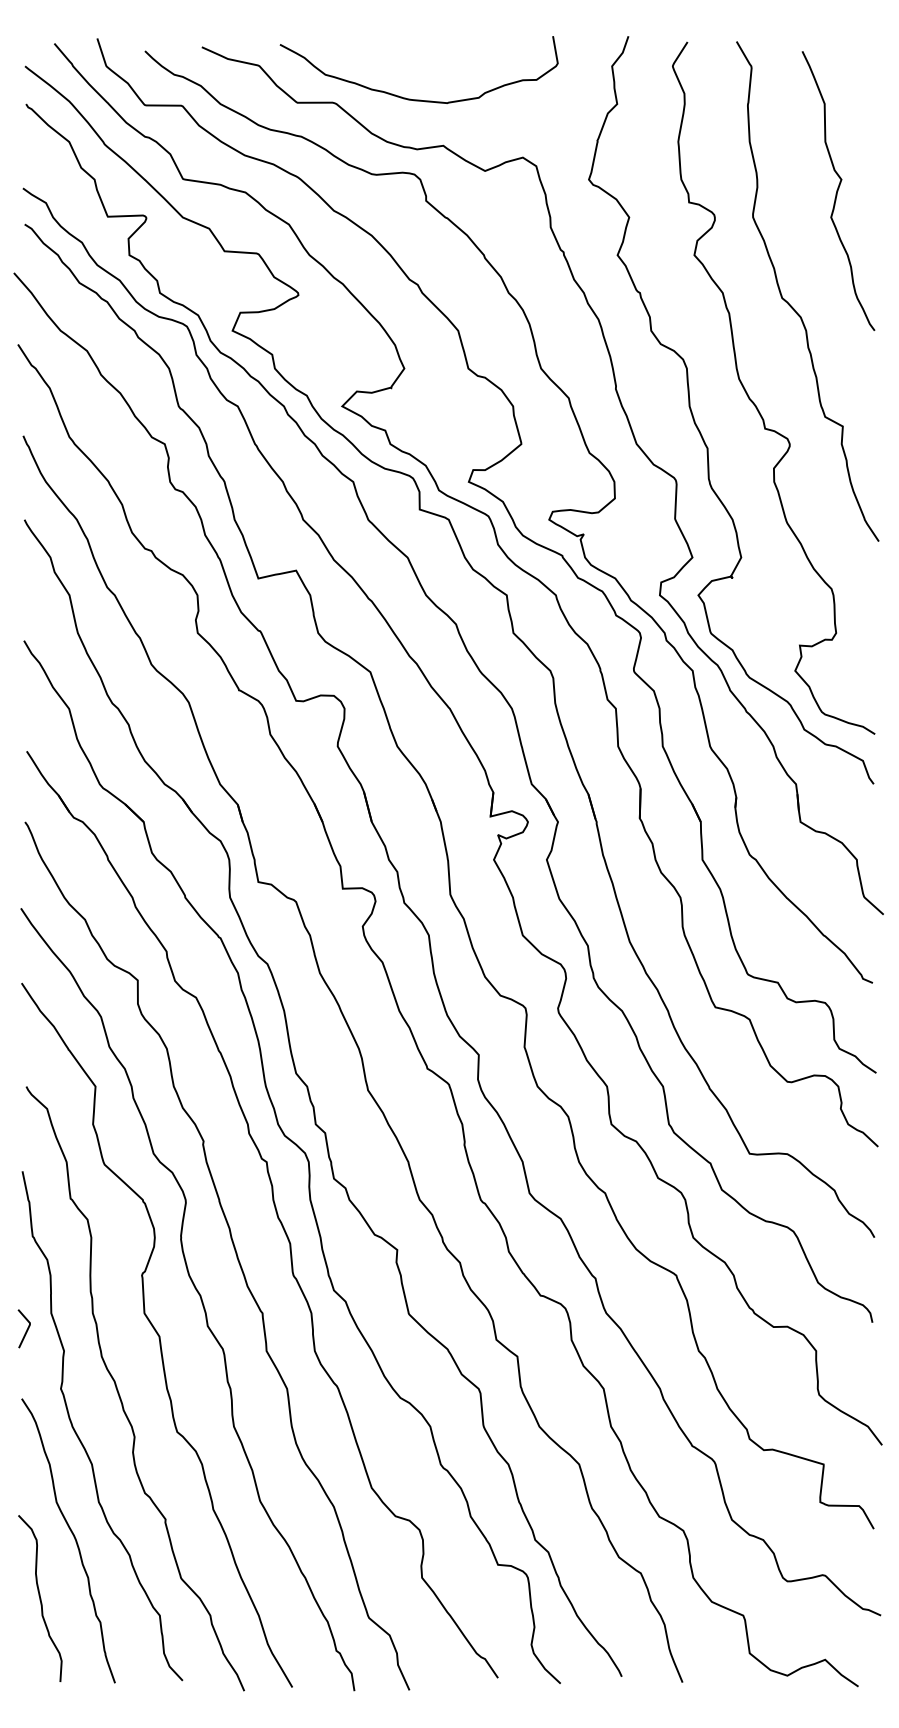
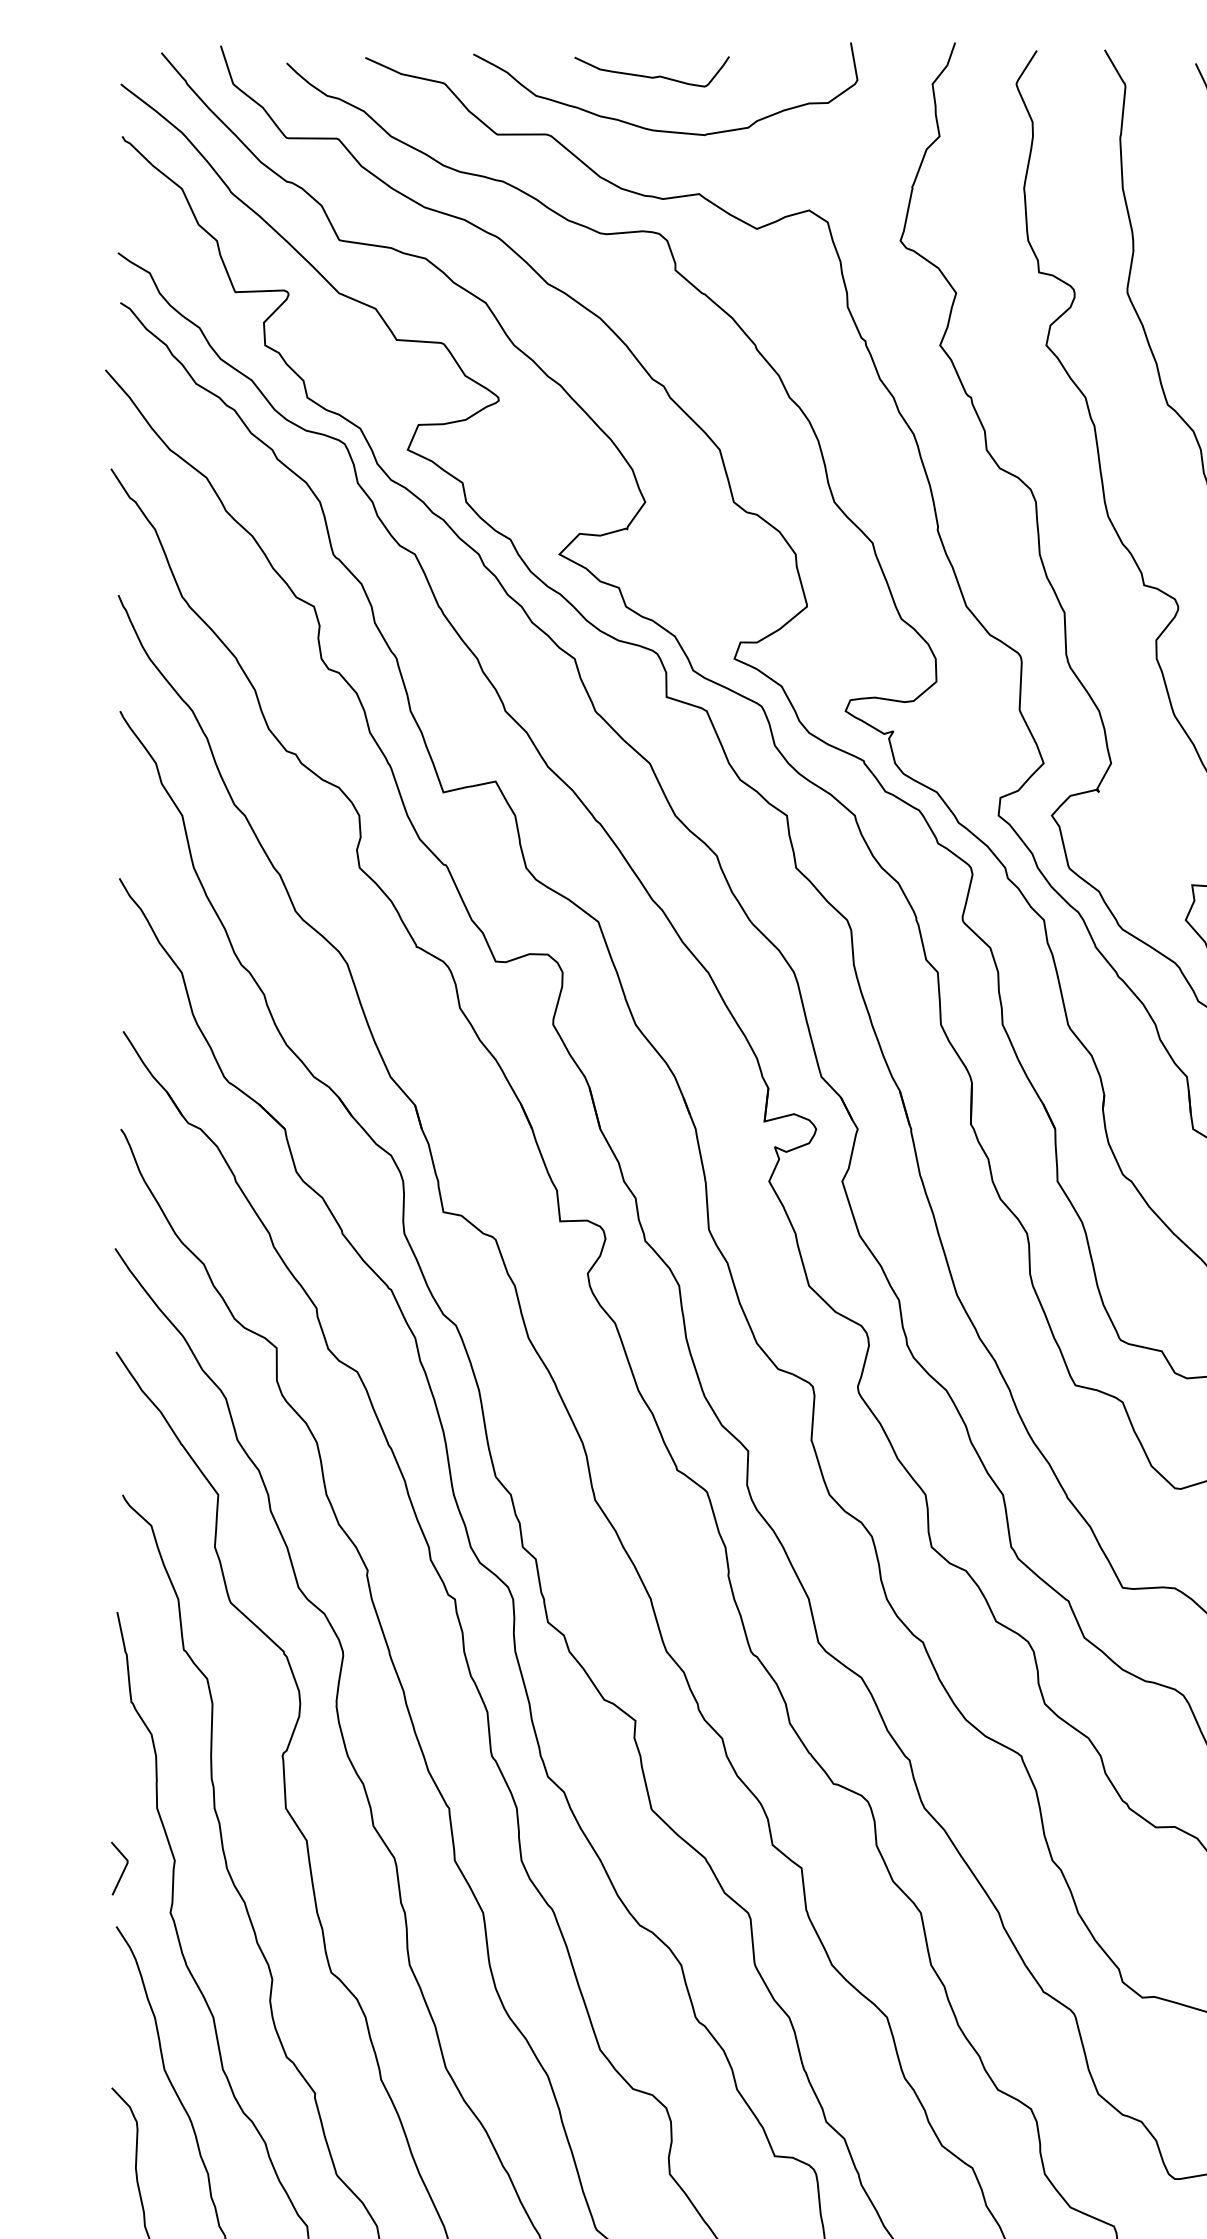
curve: (409, 60) -> (652, 76), added
line: (26, 1329) -> (122, 1869), moved

